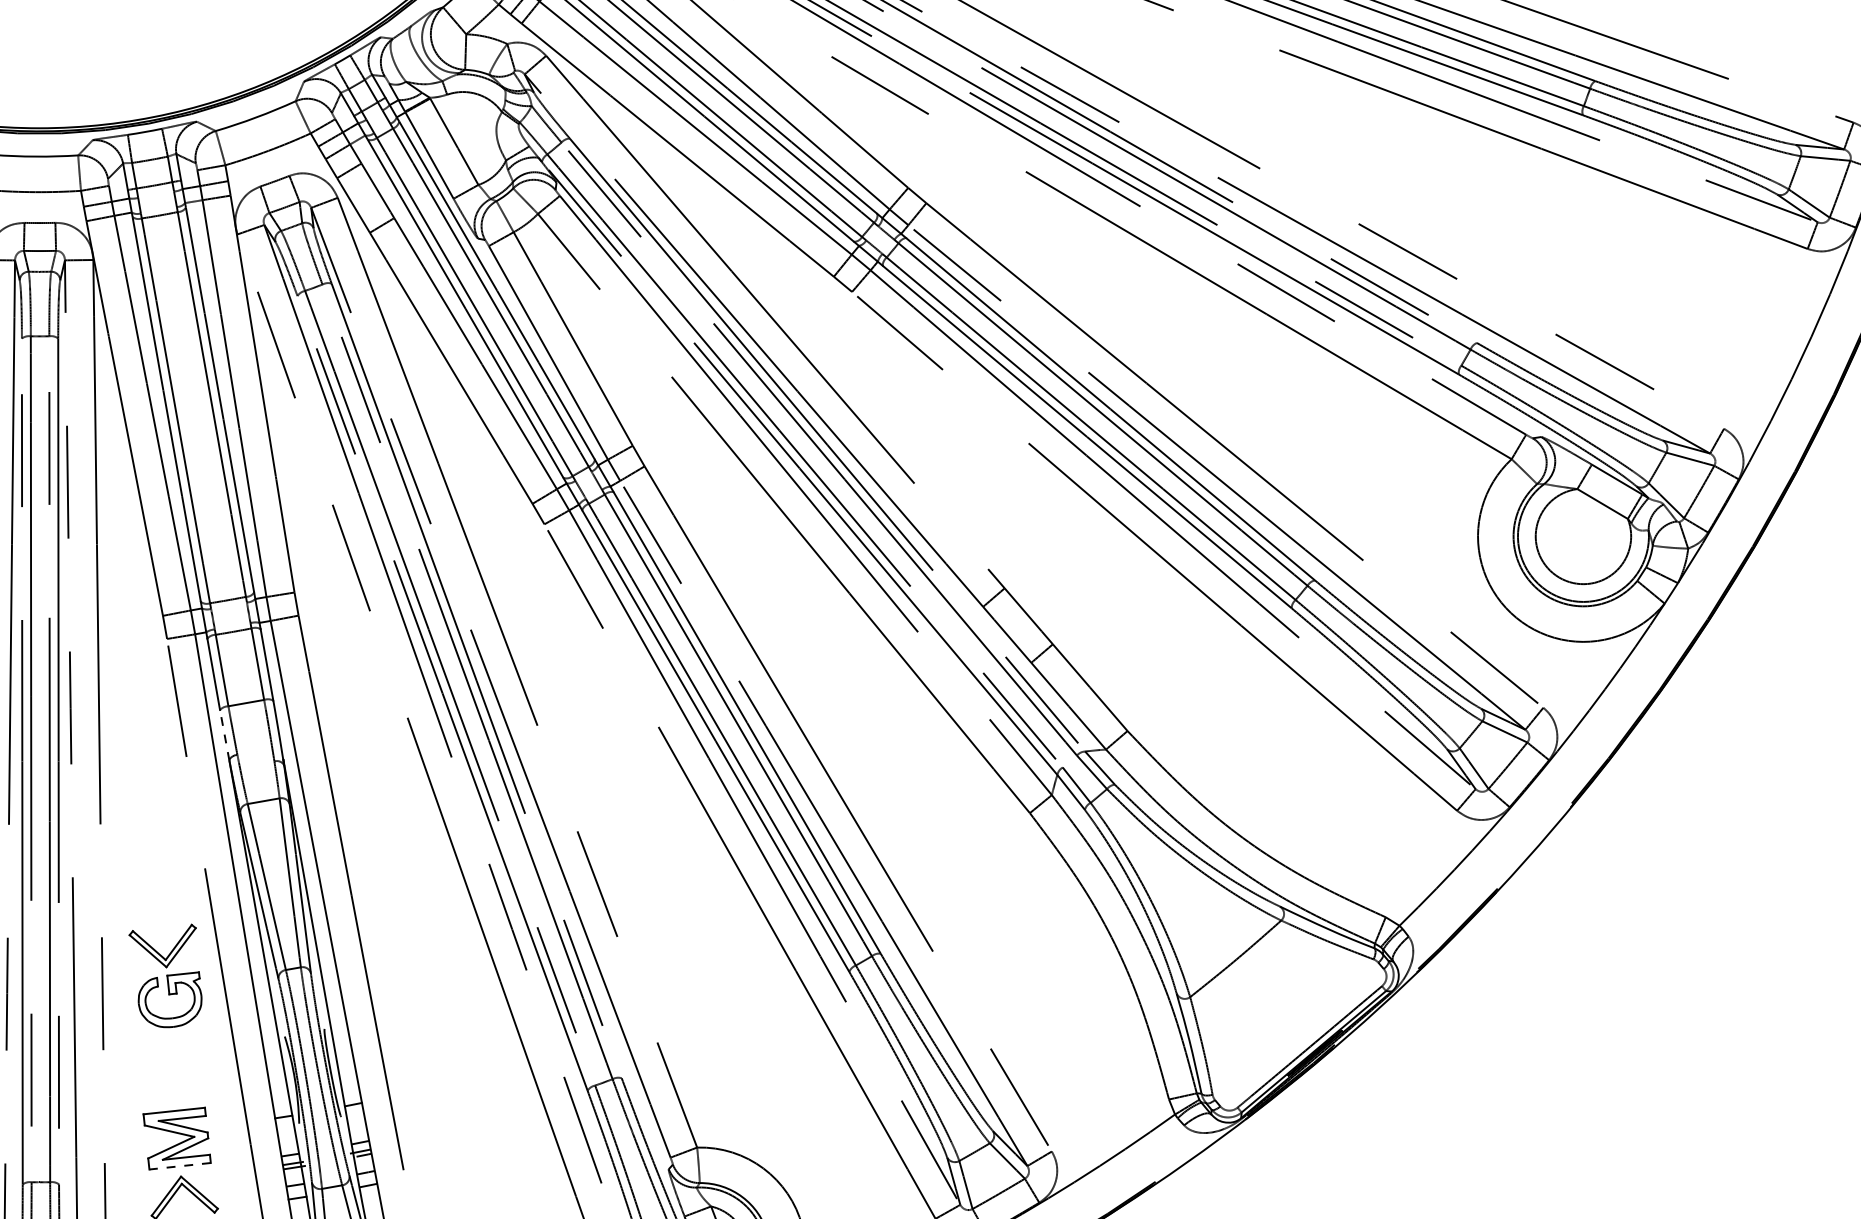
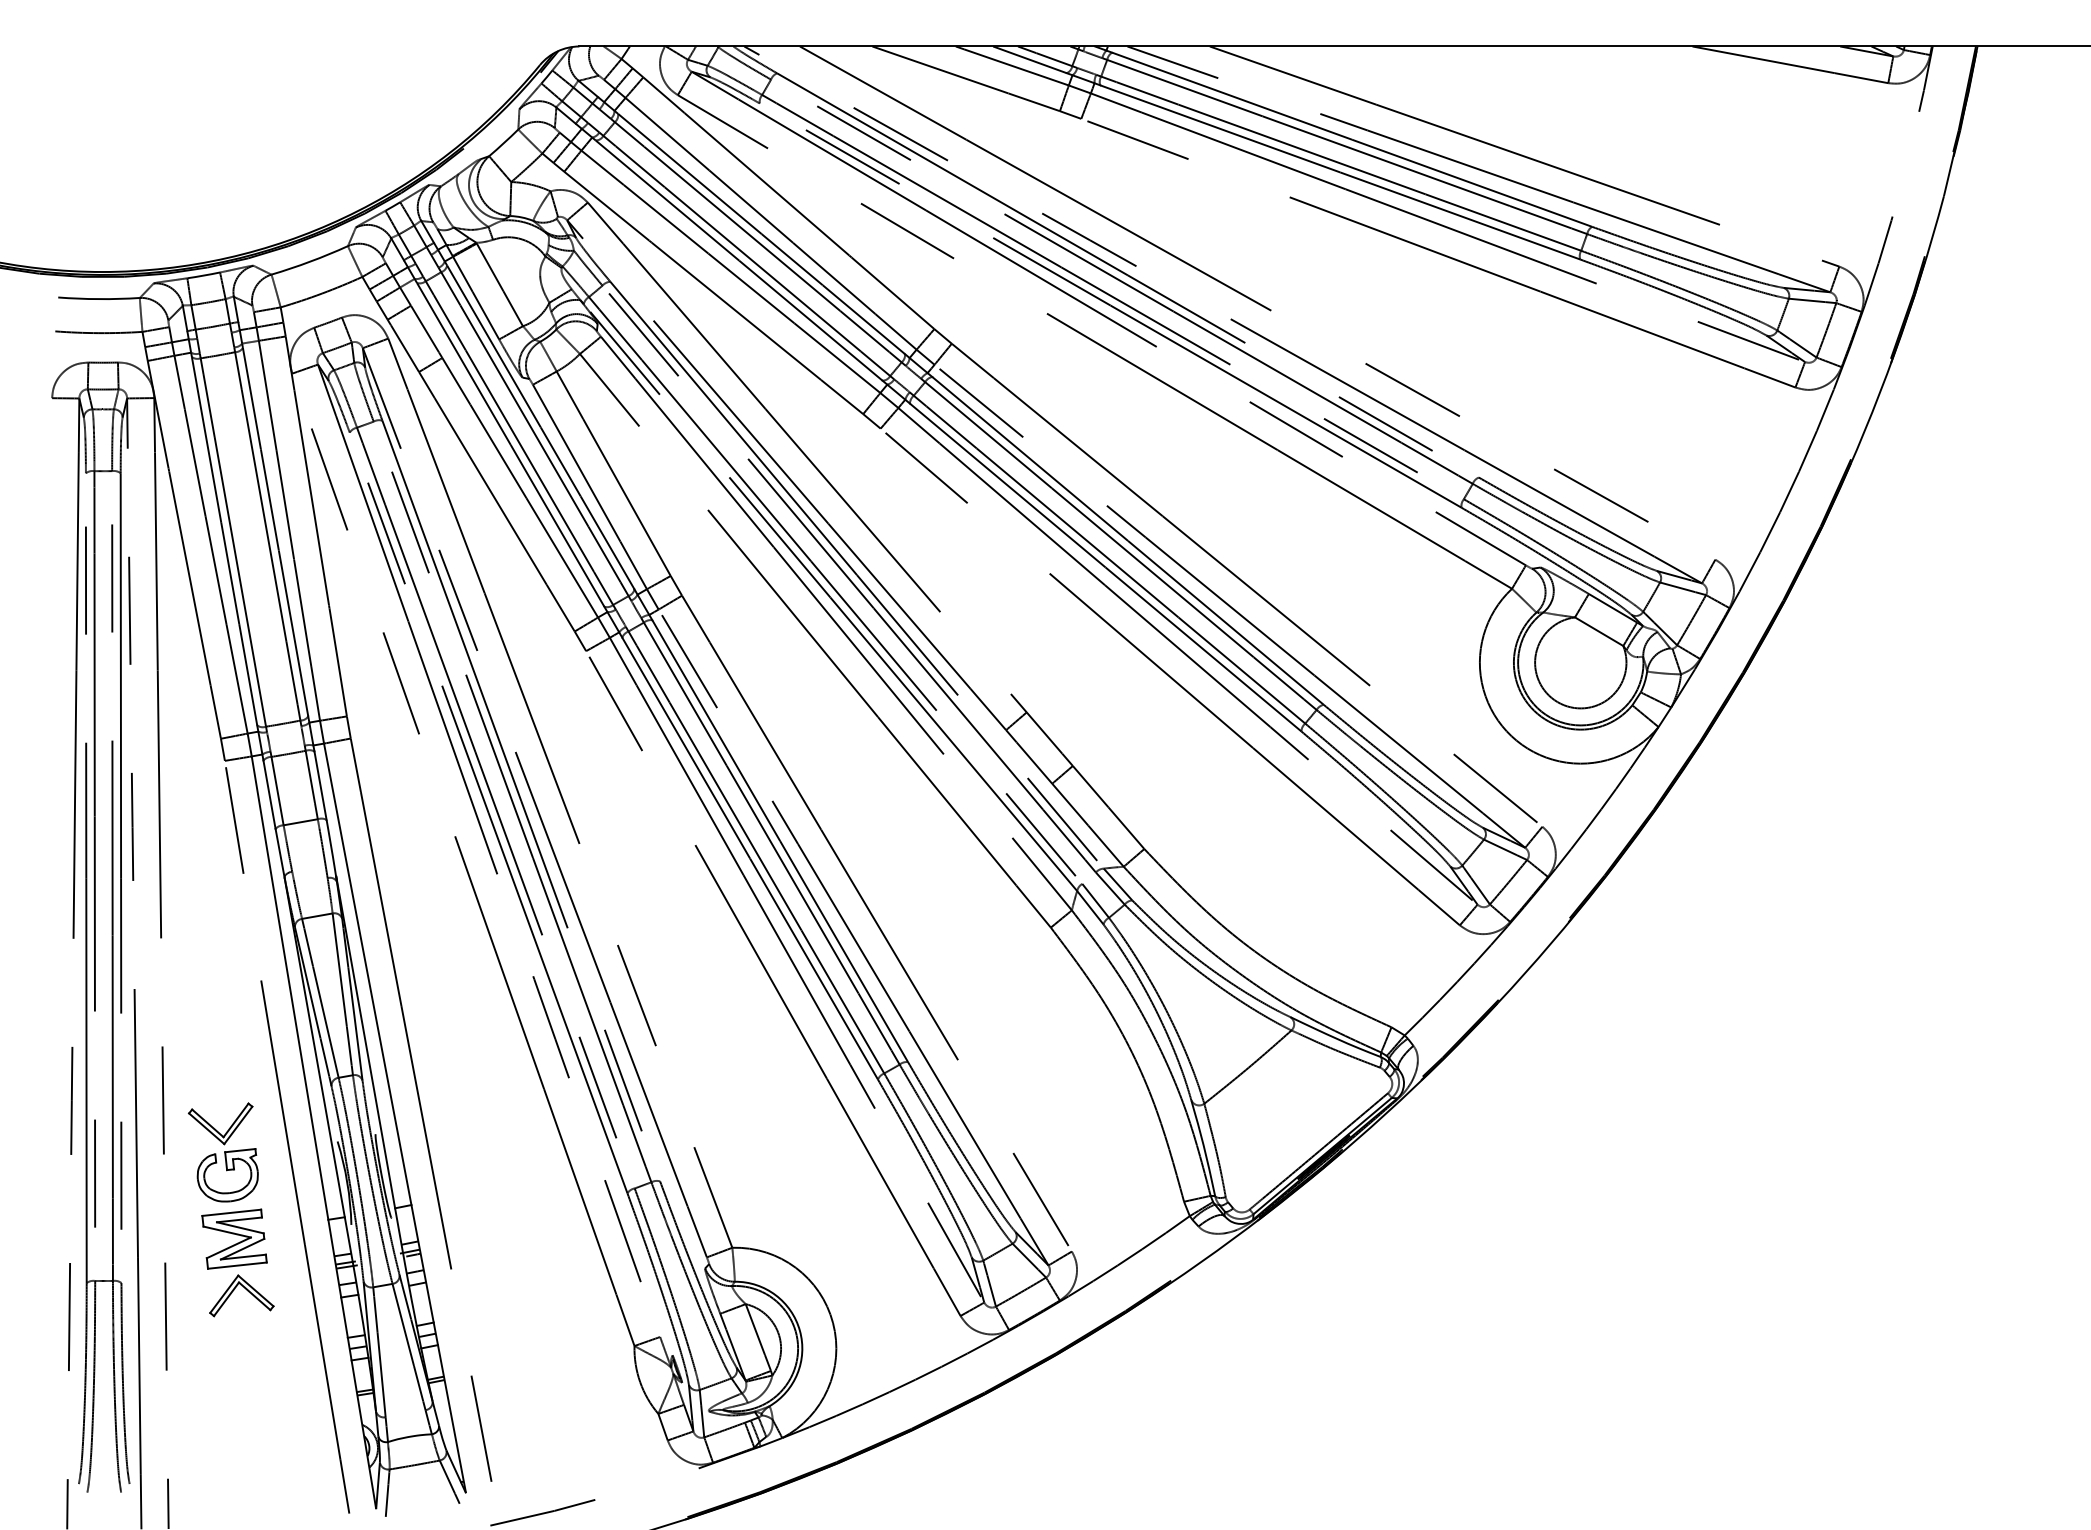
line: (225, 735) -> (280, 853), dashed -> solid
part: (164, 975) -> (222, 1152), moved
line: (180, 1166) -> (237, 1265), dashed -> solid

